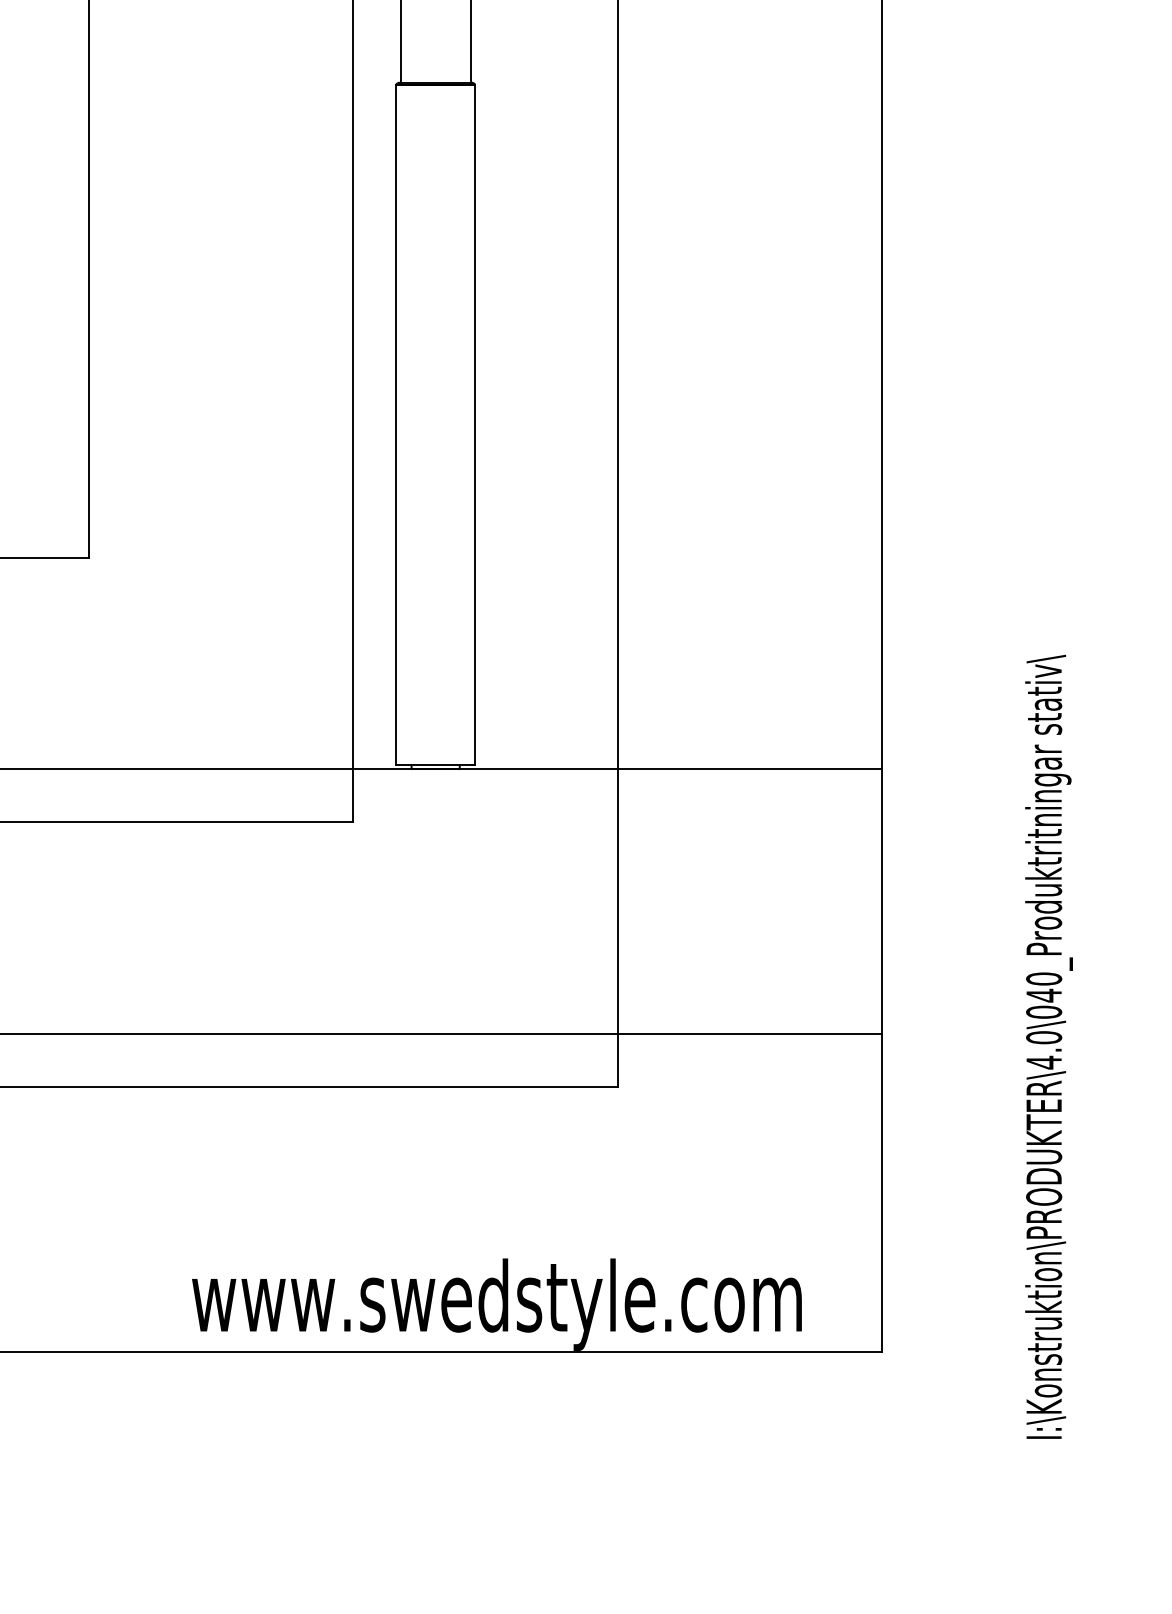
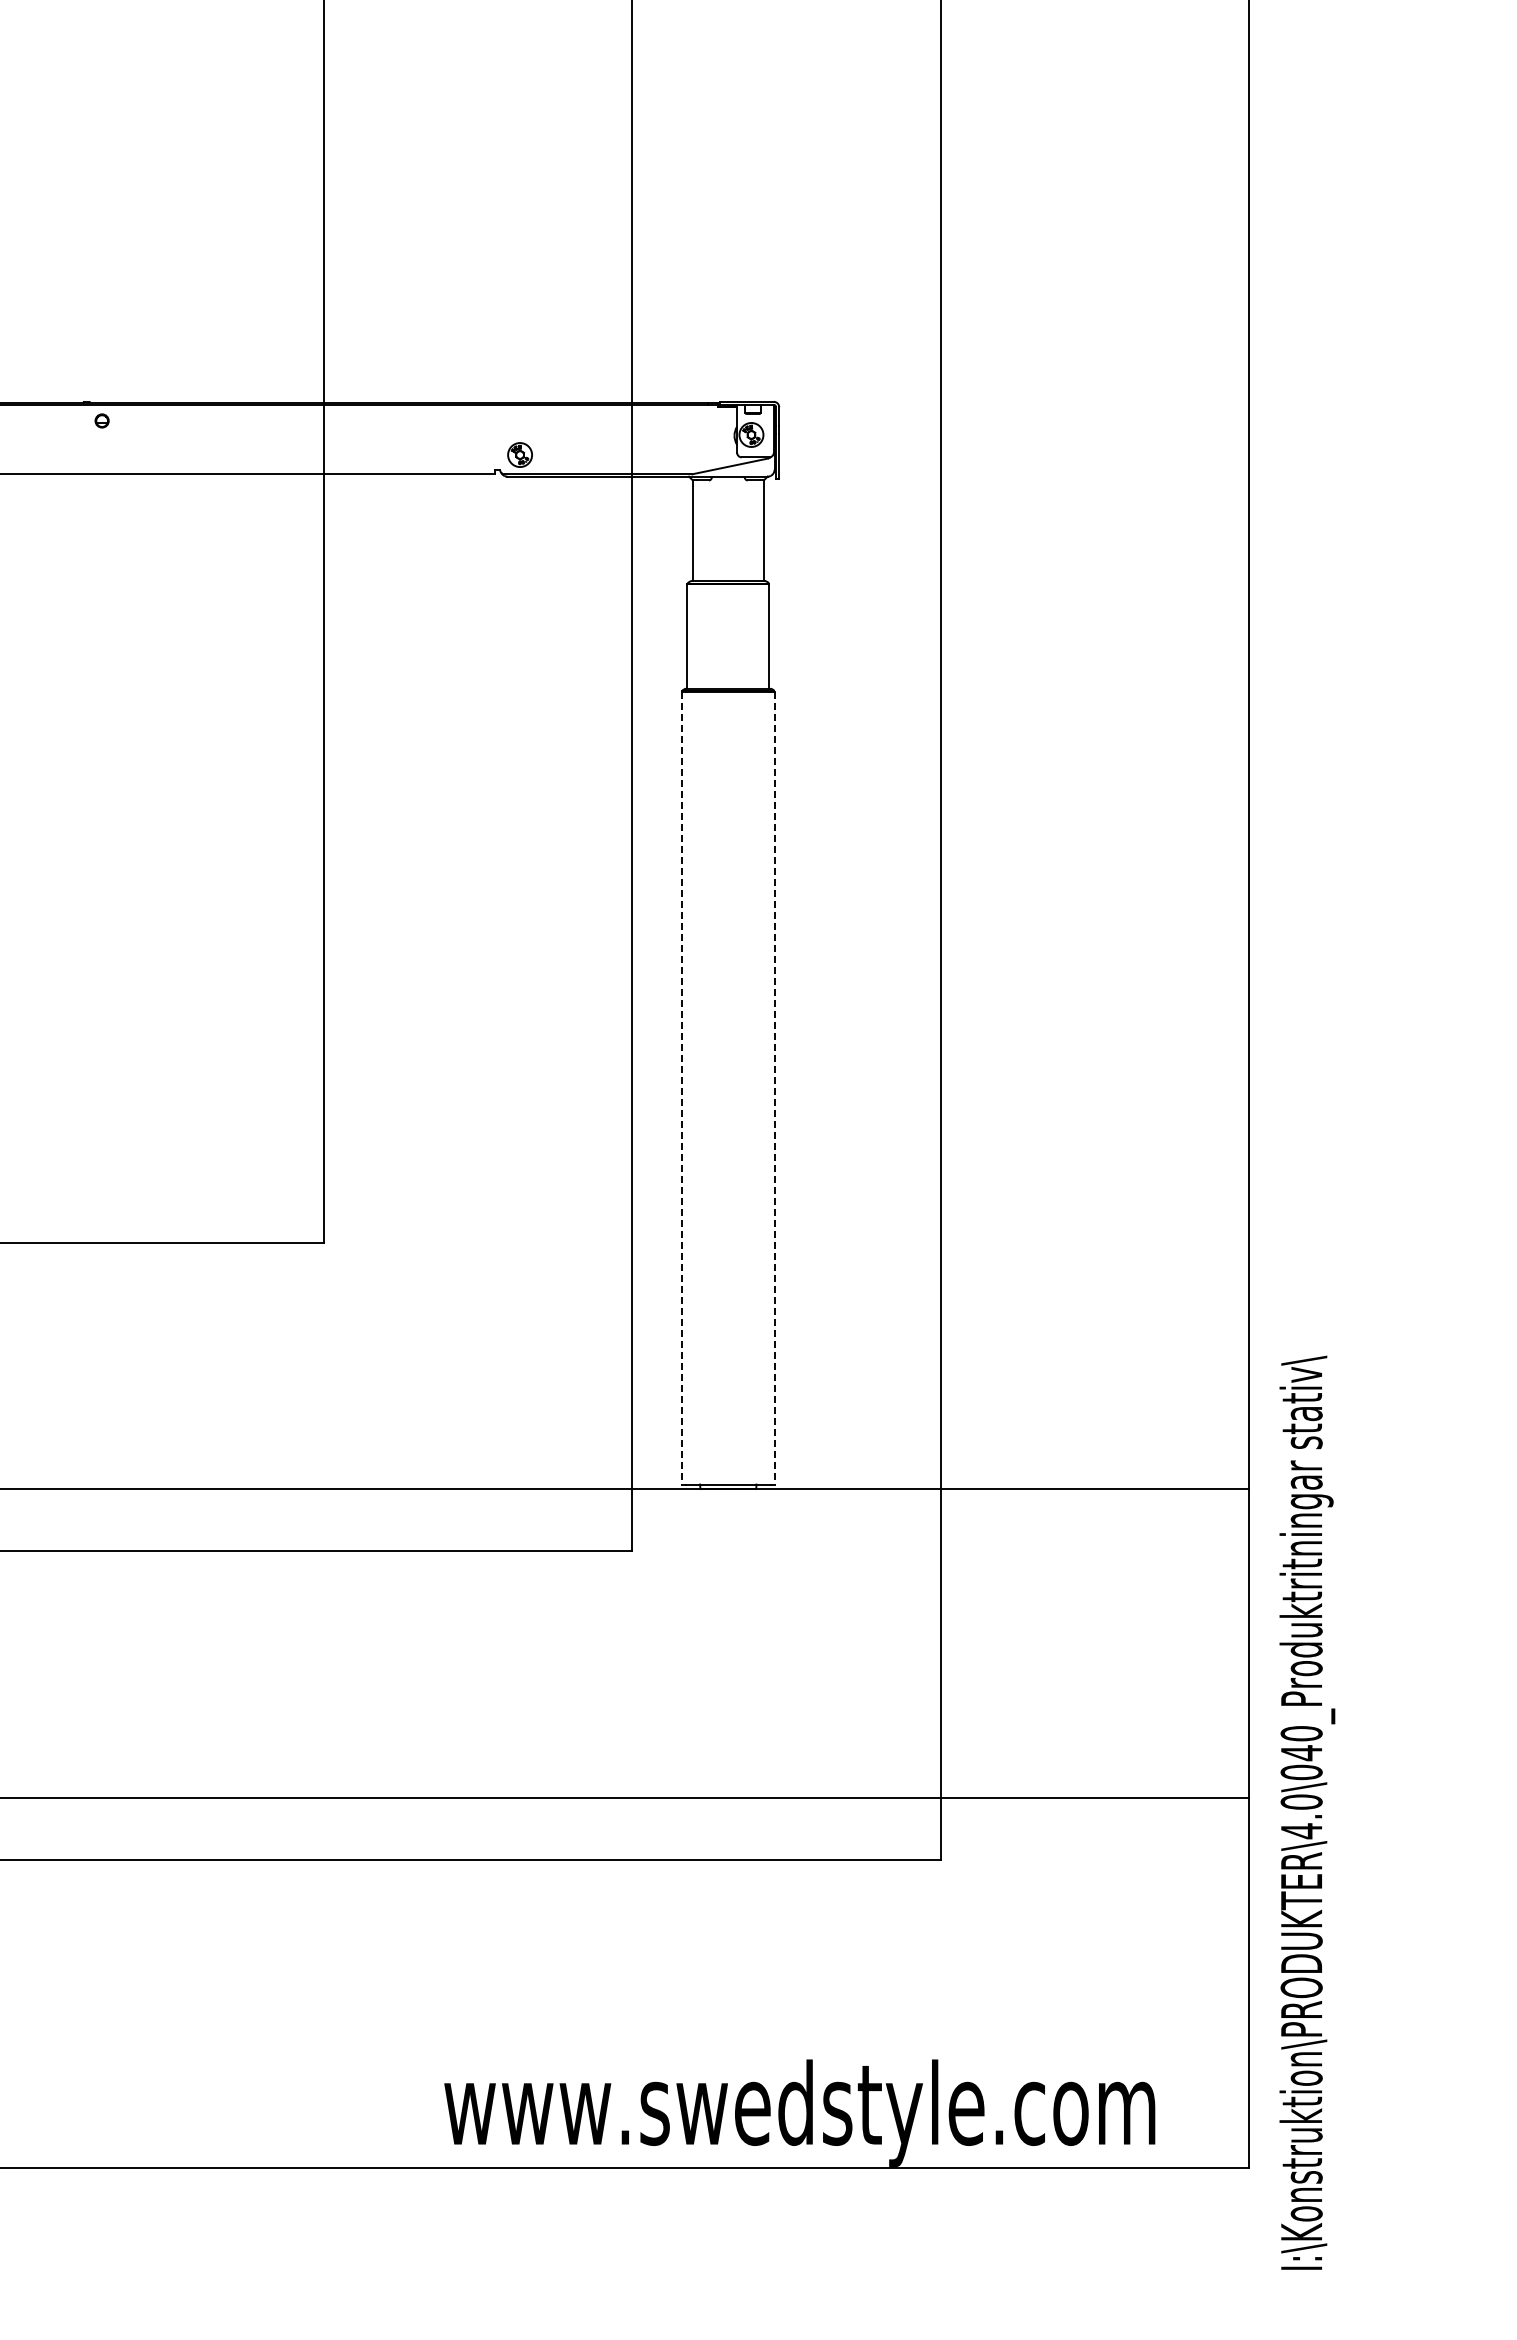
line: (396, 425) -> (682, 1088), solid -> dashed
line: (475, 425) -> (774, 1088), solid -> dashed
text: (1049, 1046) -> (1307, 1812), moved

